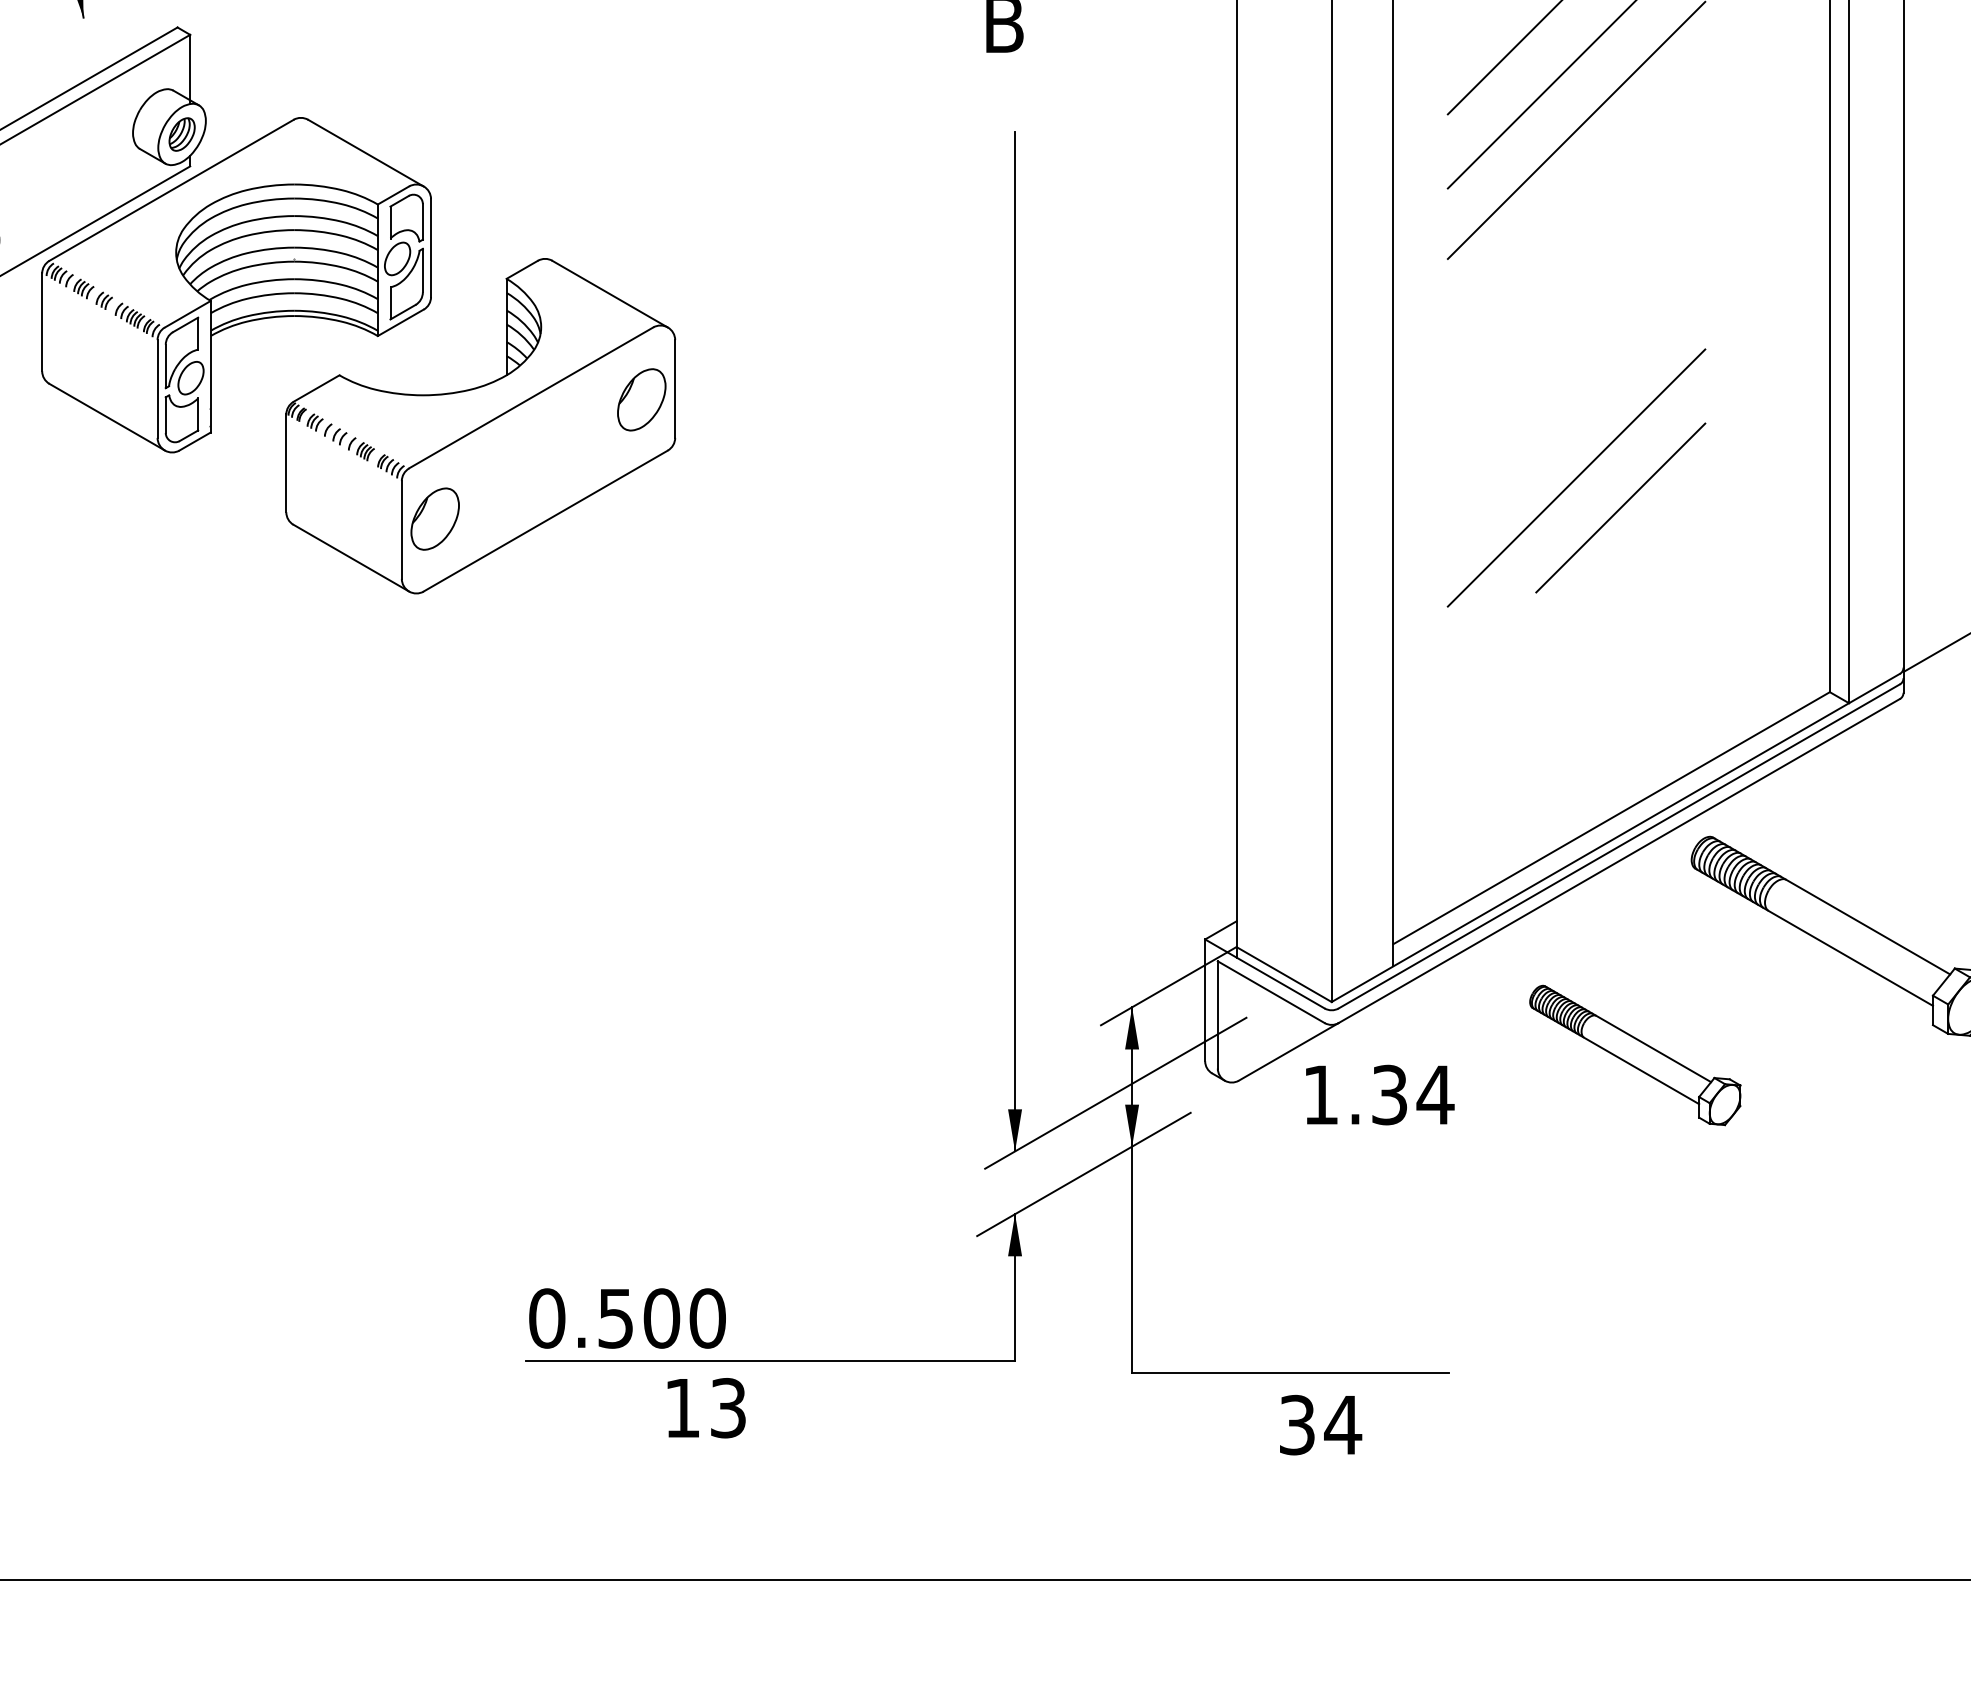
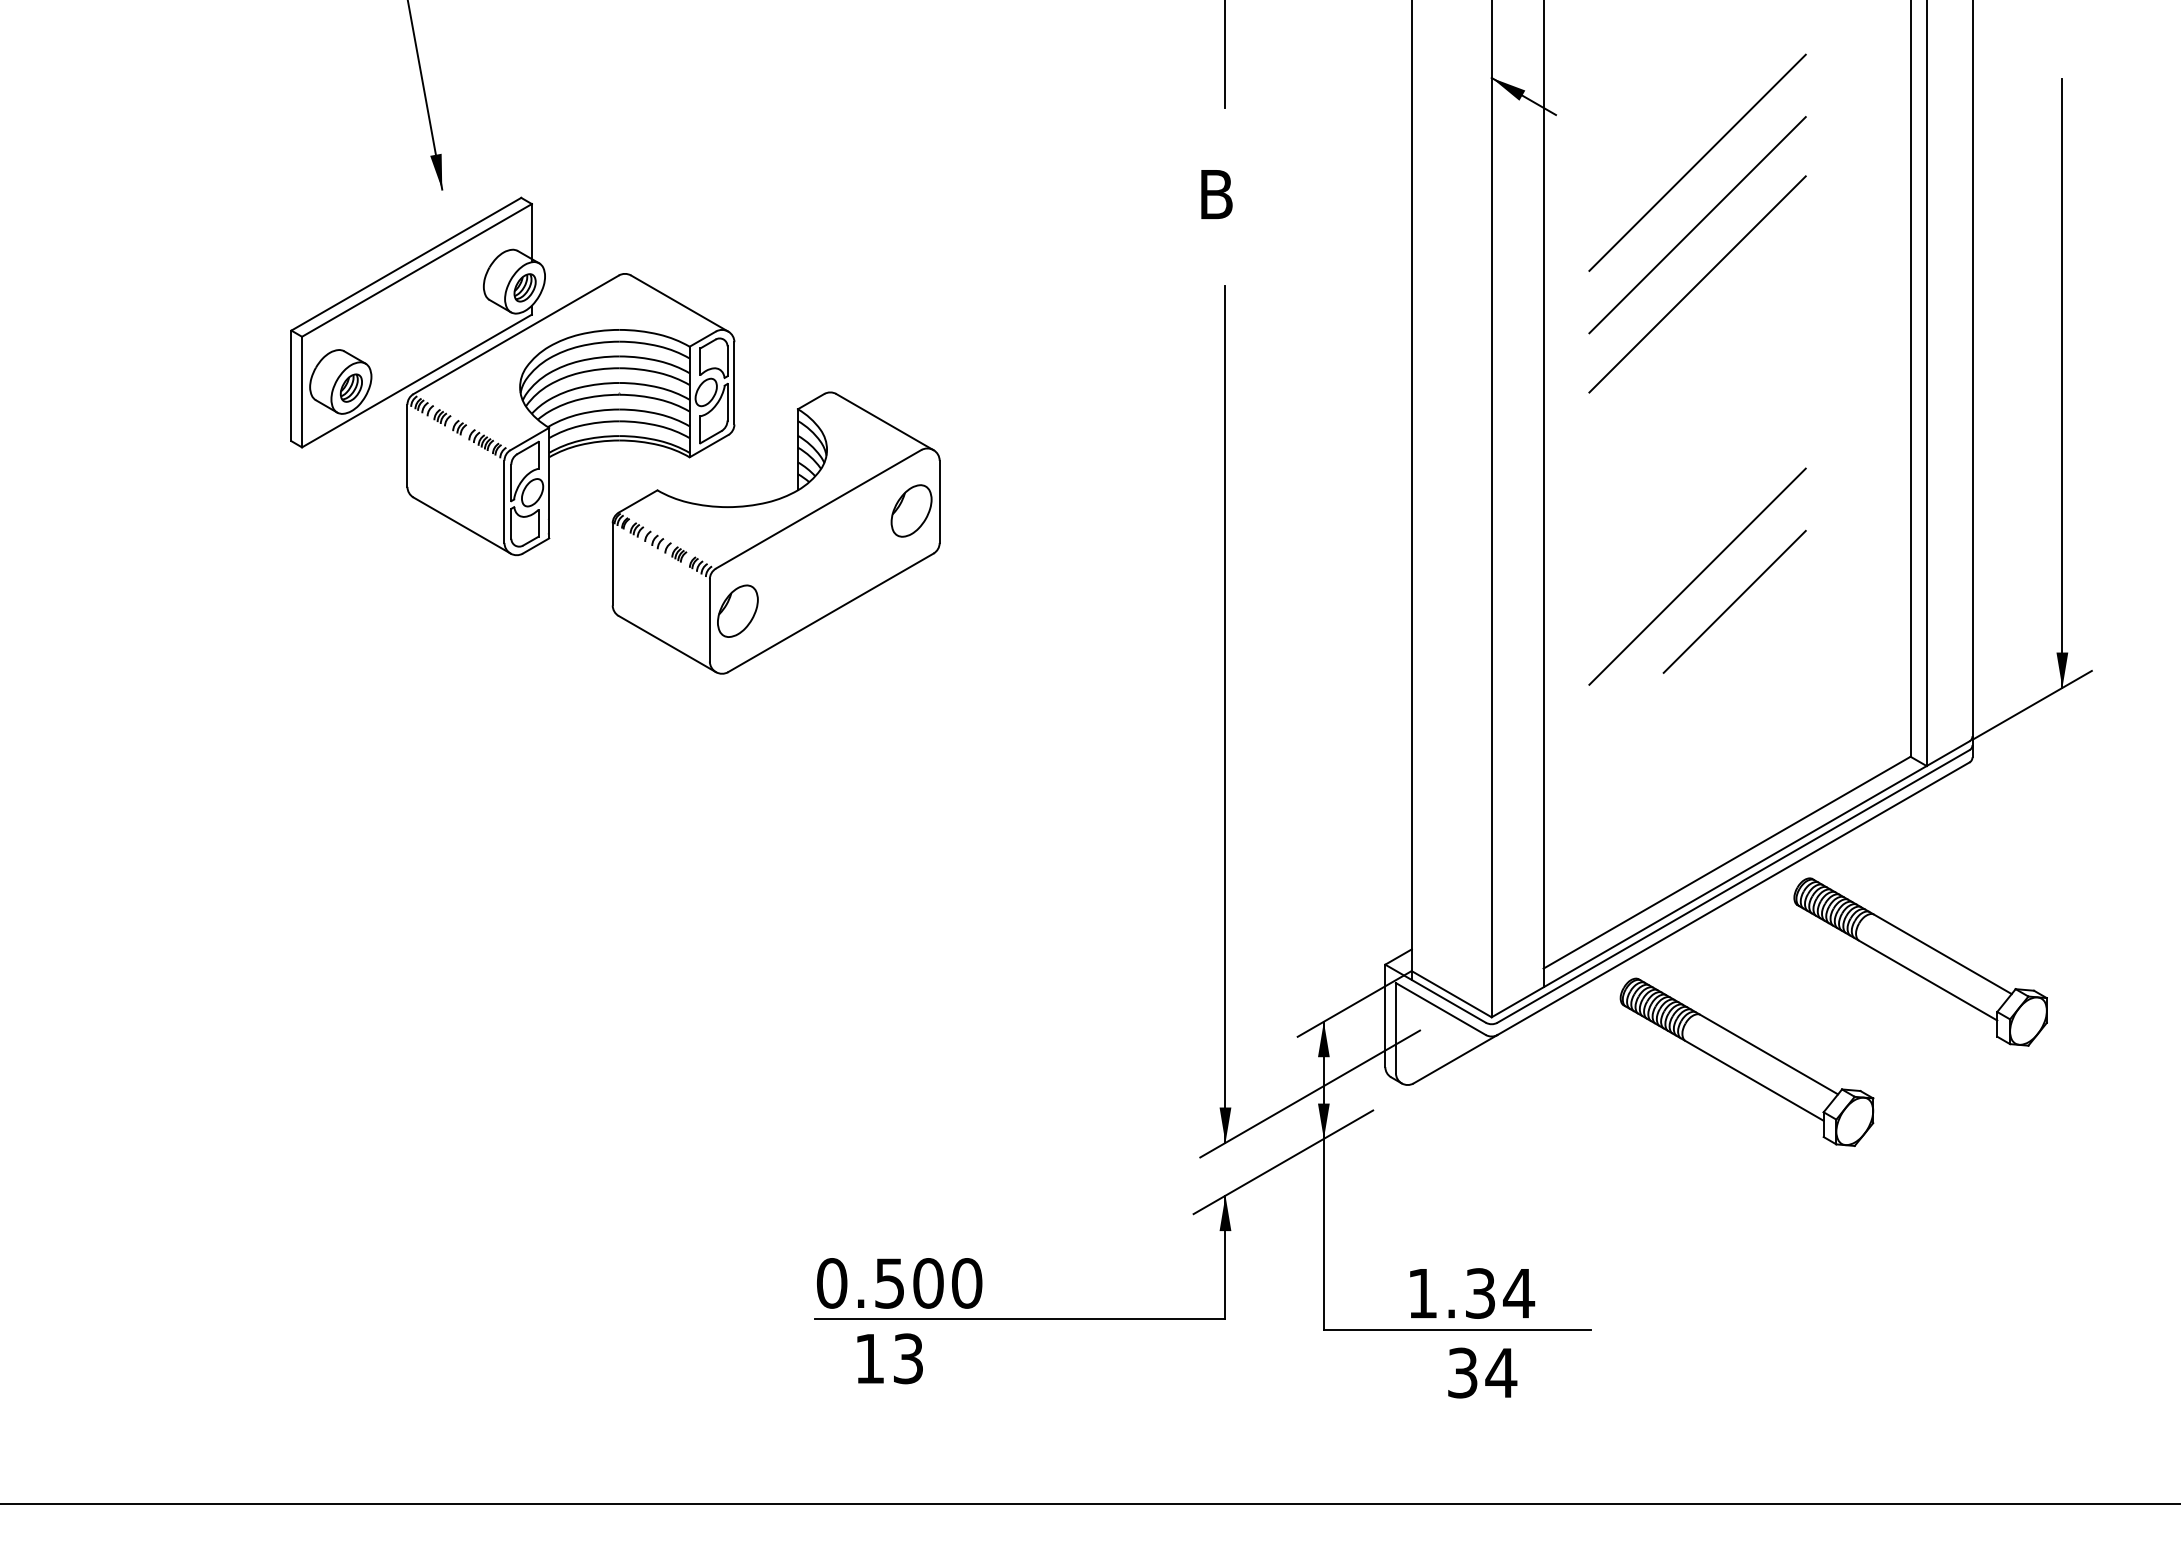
part: (1634, 1054) -> (1746, 1061), size x1.43
text: (1380, 1095) -> (1472, 1293), moved
text: (705, 1407) -> (889, 1358), moved

